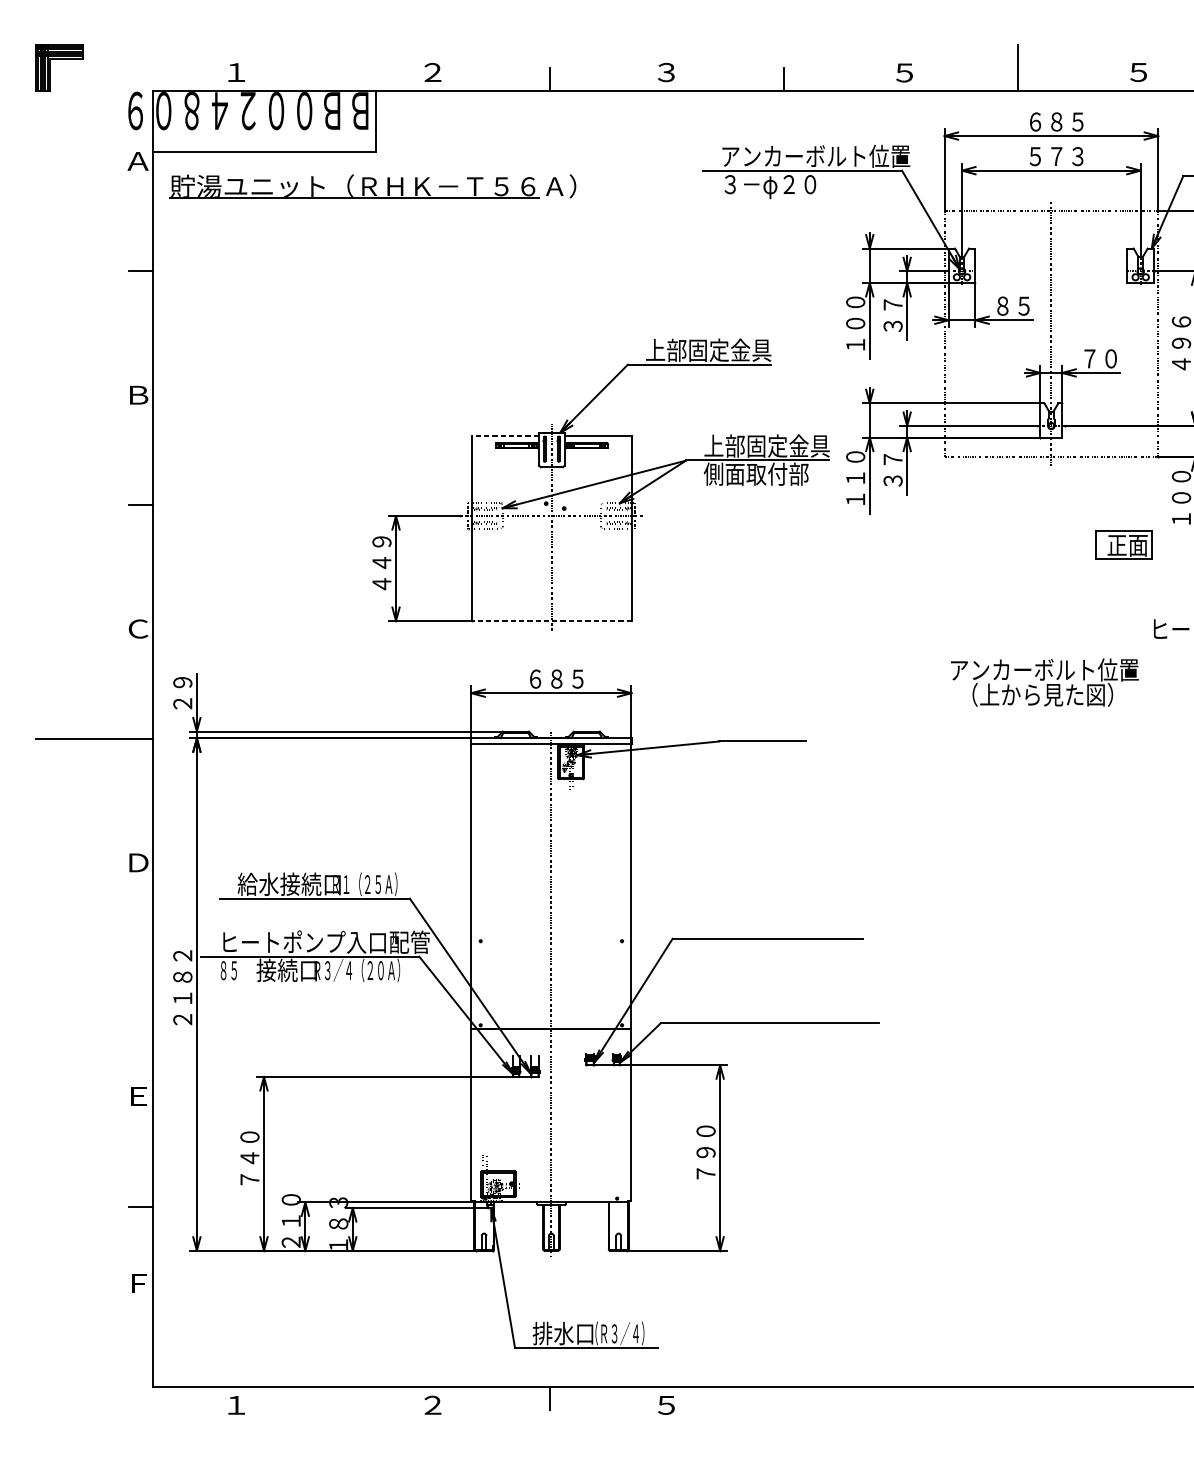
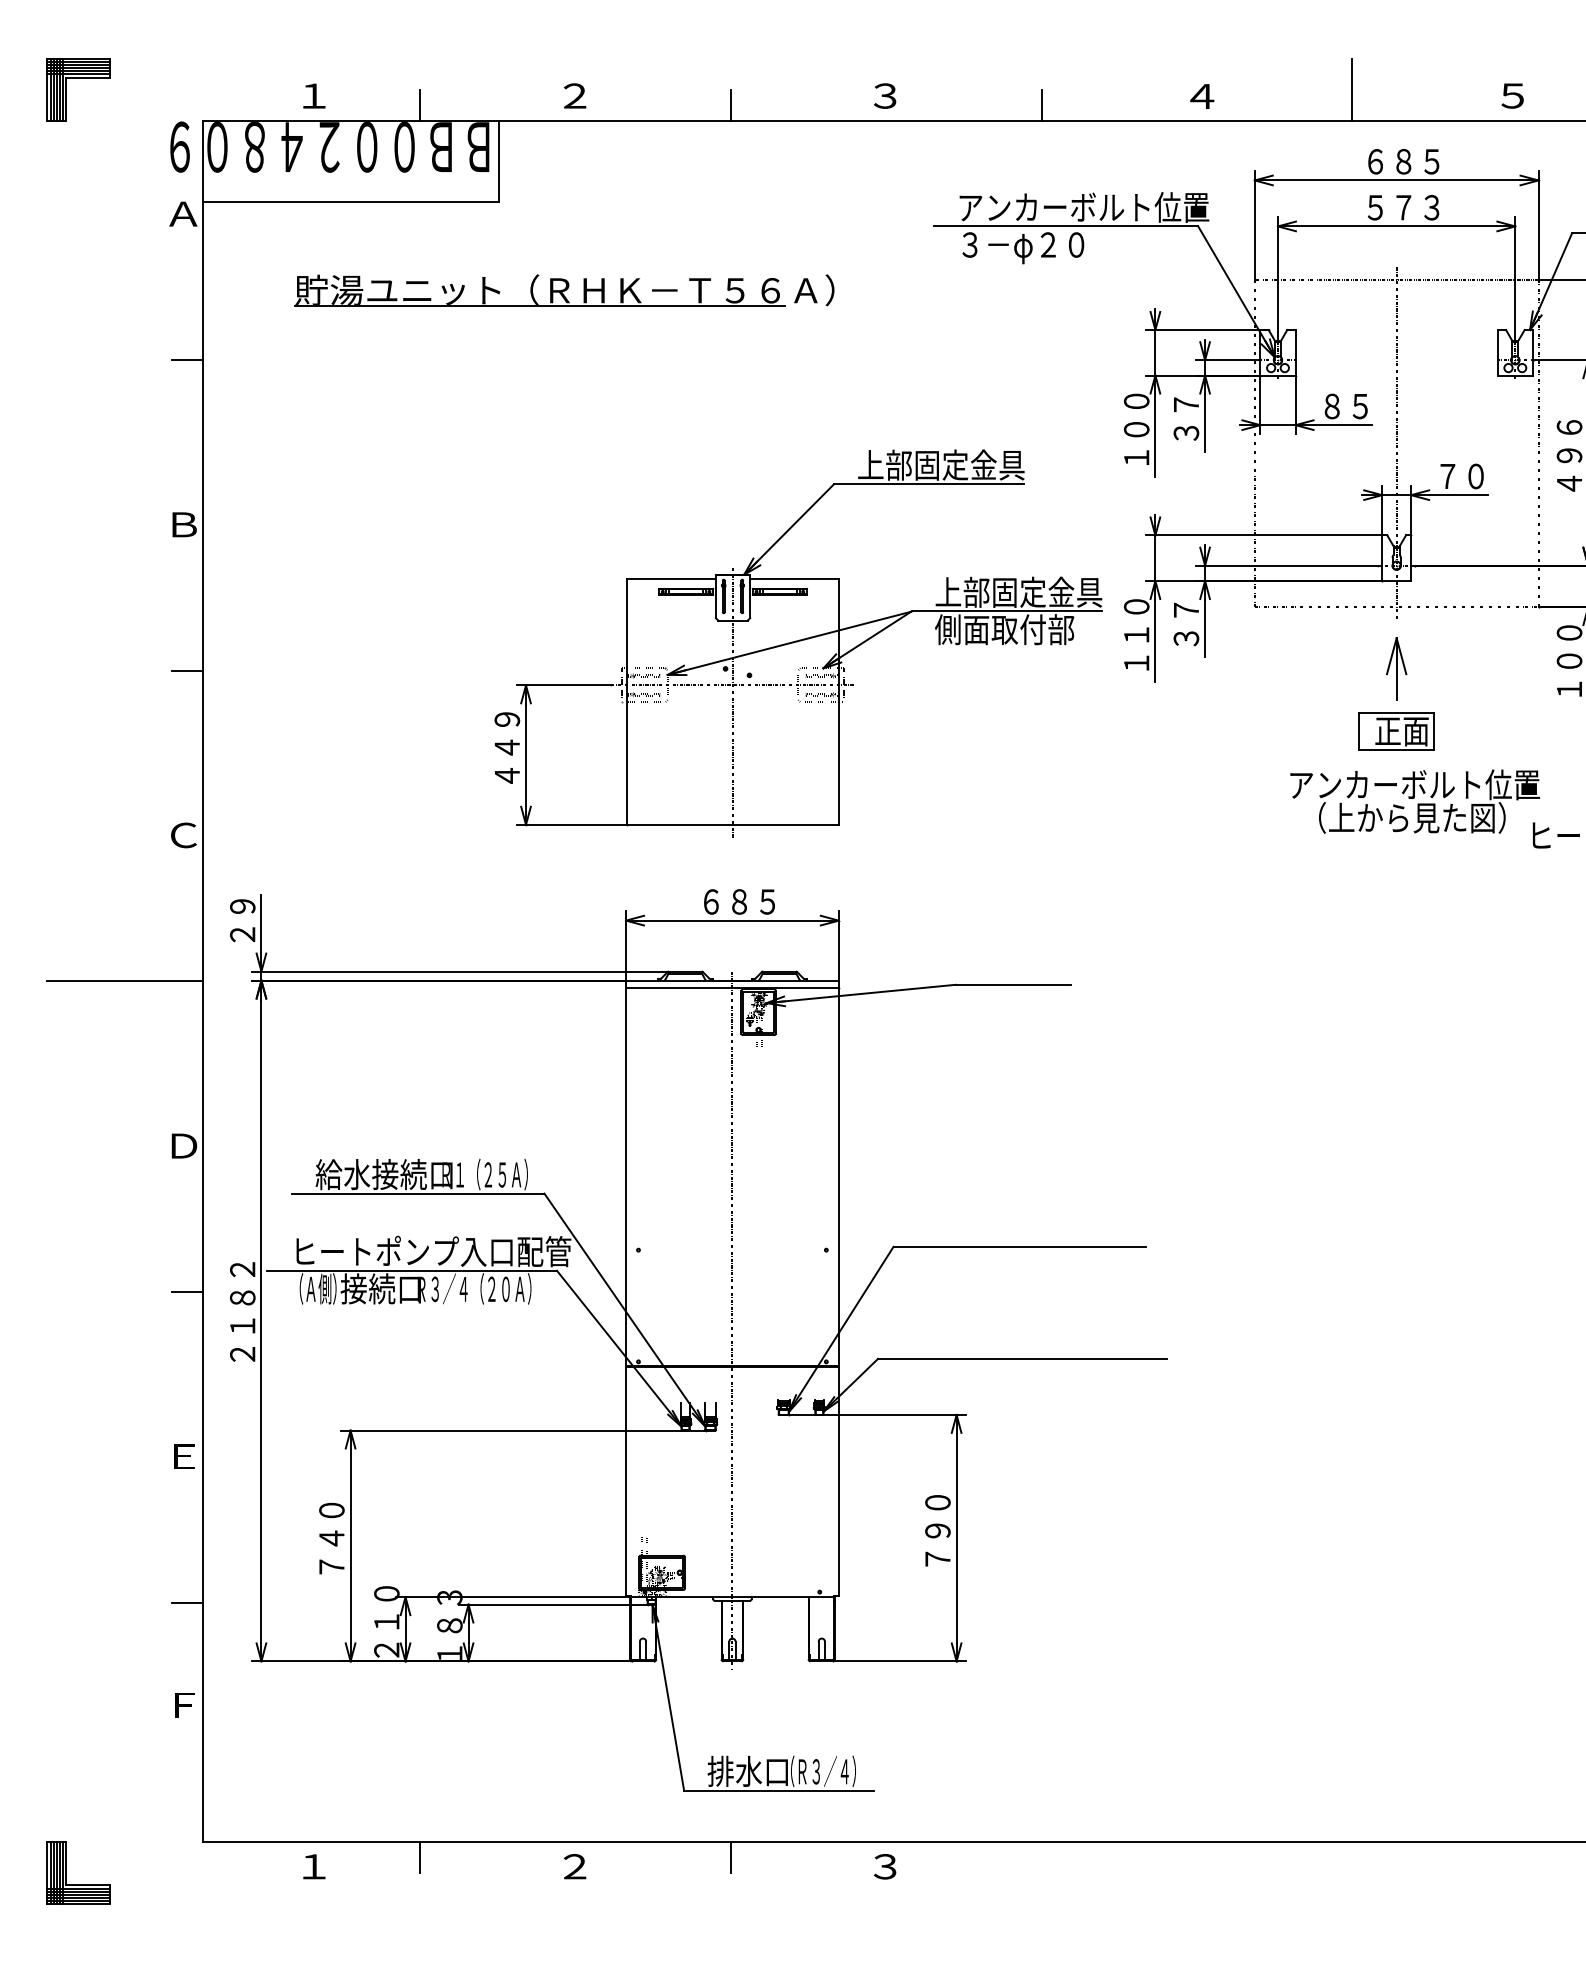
text: (905, 72) -> (1202, 96), ５ -> ４
line: (316, 79) -> (420, 105), added
part: (373, 186) -> (564, 290), moved
line: (505, 436) -> (671, 579), dashed -> solid
part: (1051, 503) -> (1396, 668), added
part: (1123, 545) -> (1396, 731), moved
line: (551, 620) -> (732, 824), dashed -> solid
text: (1044, 682) -> (1414, 801), moved
text: (236, 970) -> (314, 1288), ８５ -> （Ａ側）
line: (140, 973) -> (186, 1292), added
line: (316, 1398) -> (420, 1857), added
text: (666, 1405) -> (885, 1866), ５ -> ３
part: (50, 1409) -> (66, 1872), added

